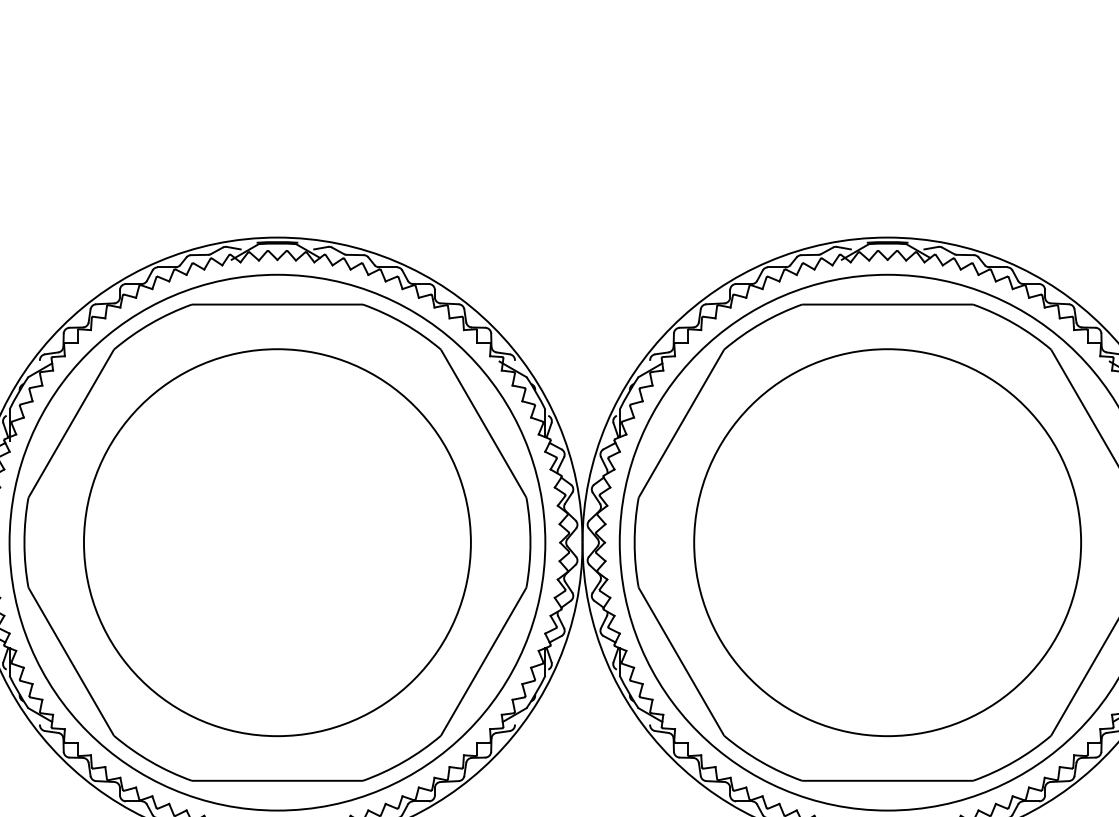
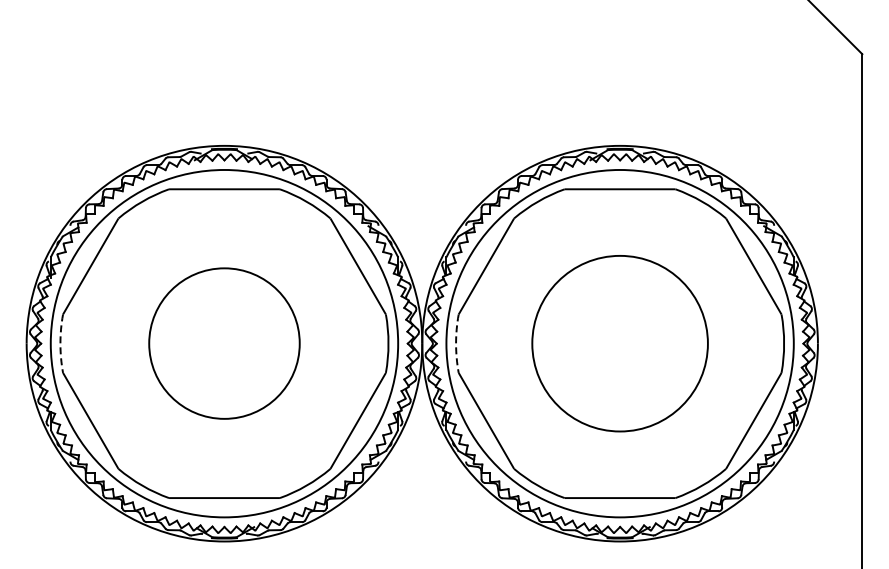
arc: (24, 542) -> (60, 343), solid -> dashed
circle: (277, 542) -> (224, 343), size x0.6
arc: (635, 542) -> (456, 343), solid -> dashed
circle: (886, 542) -> (619, 343), size x0.7

